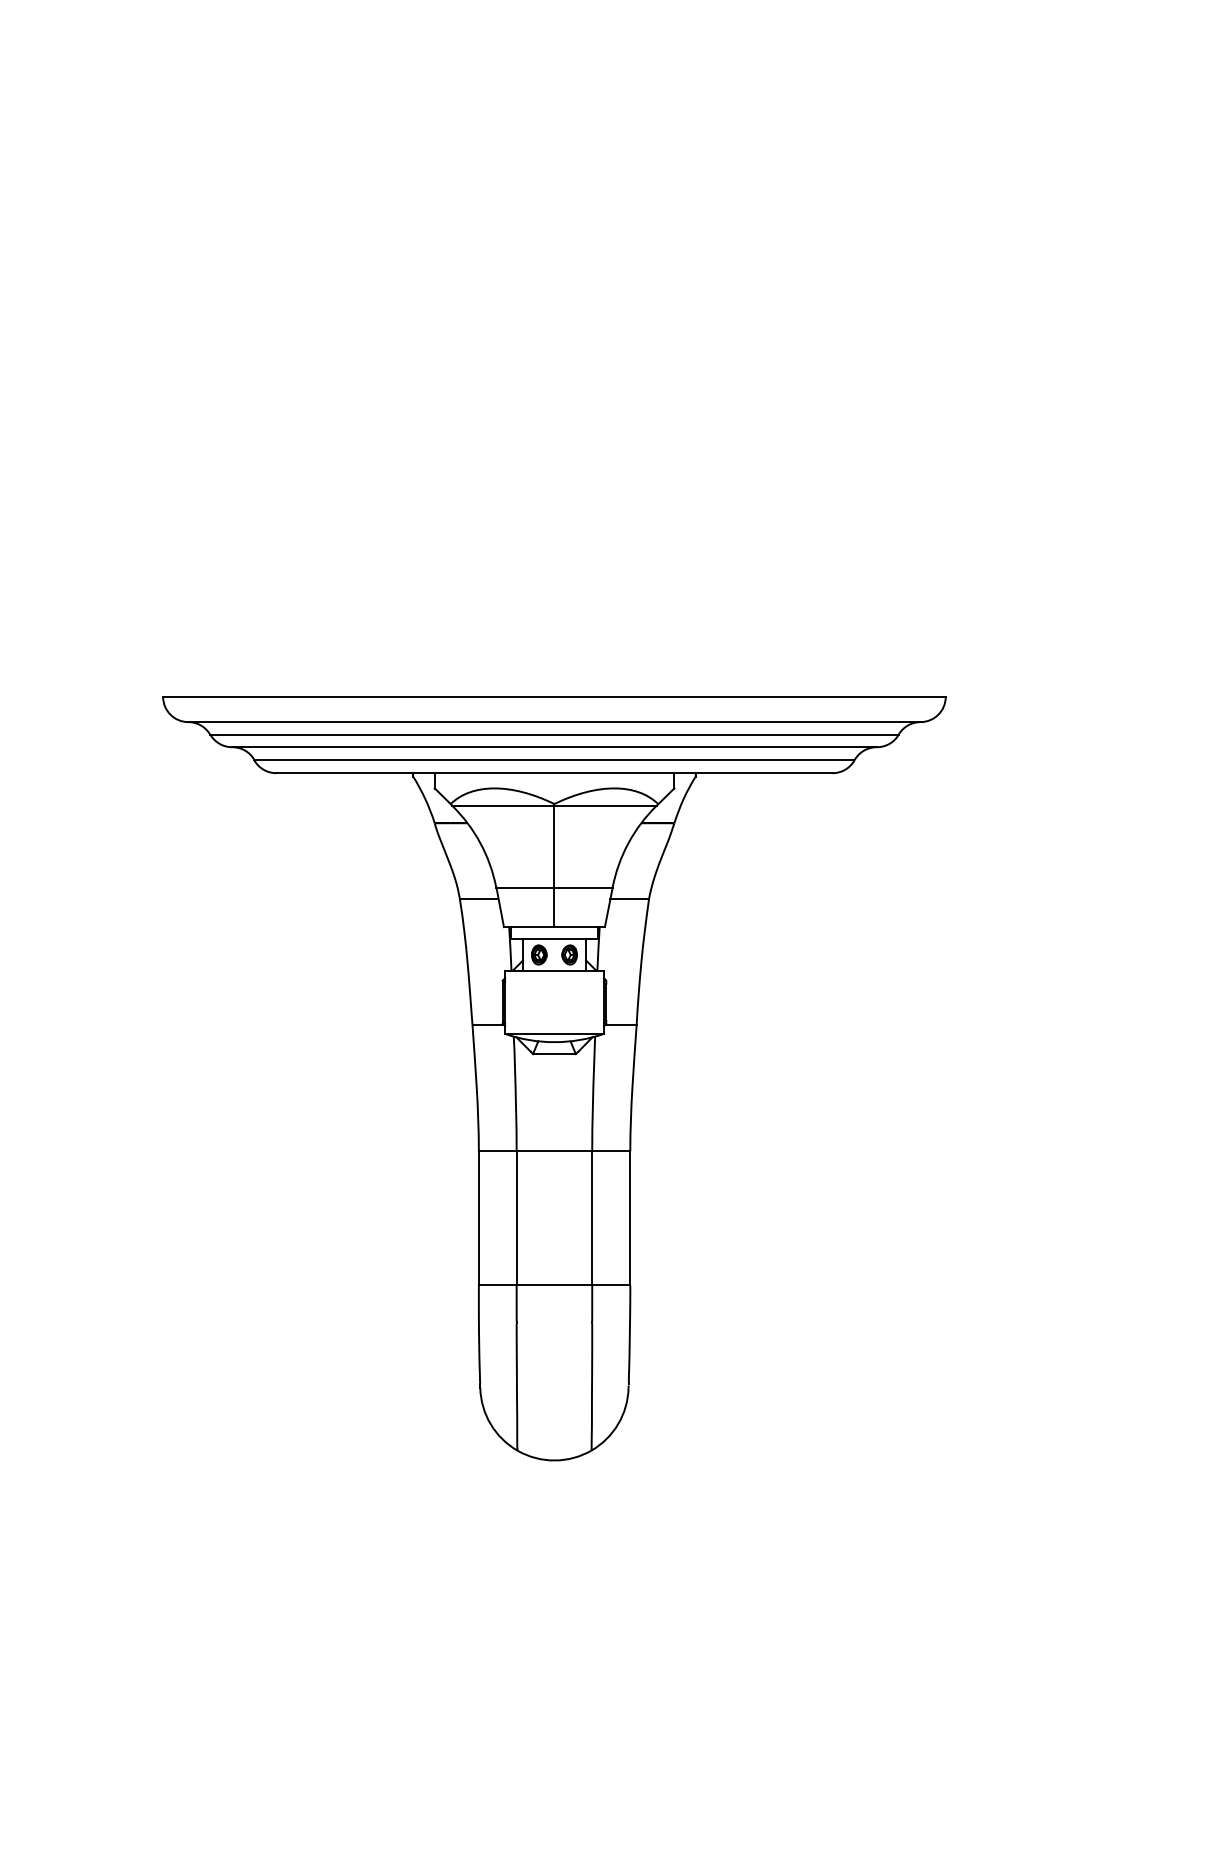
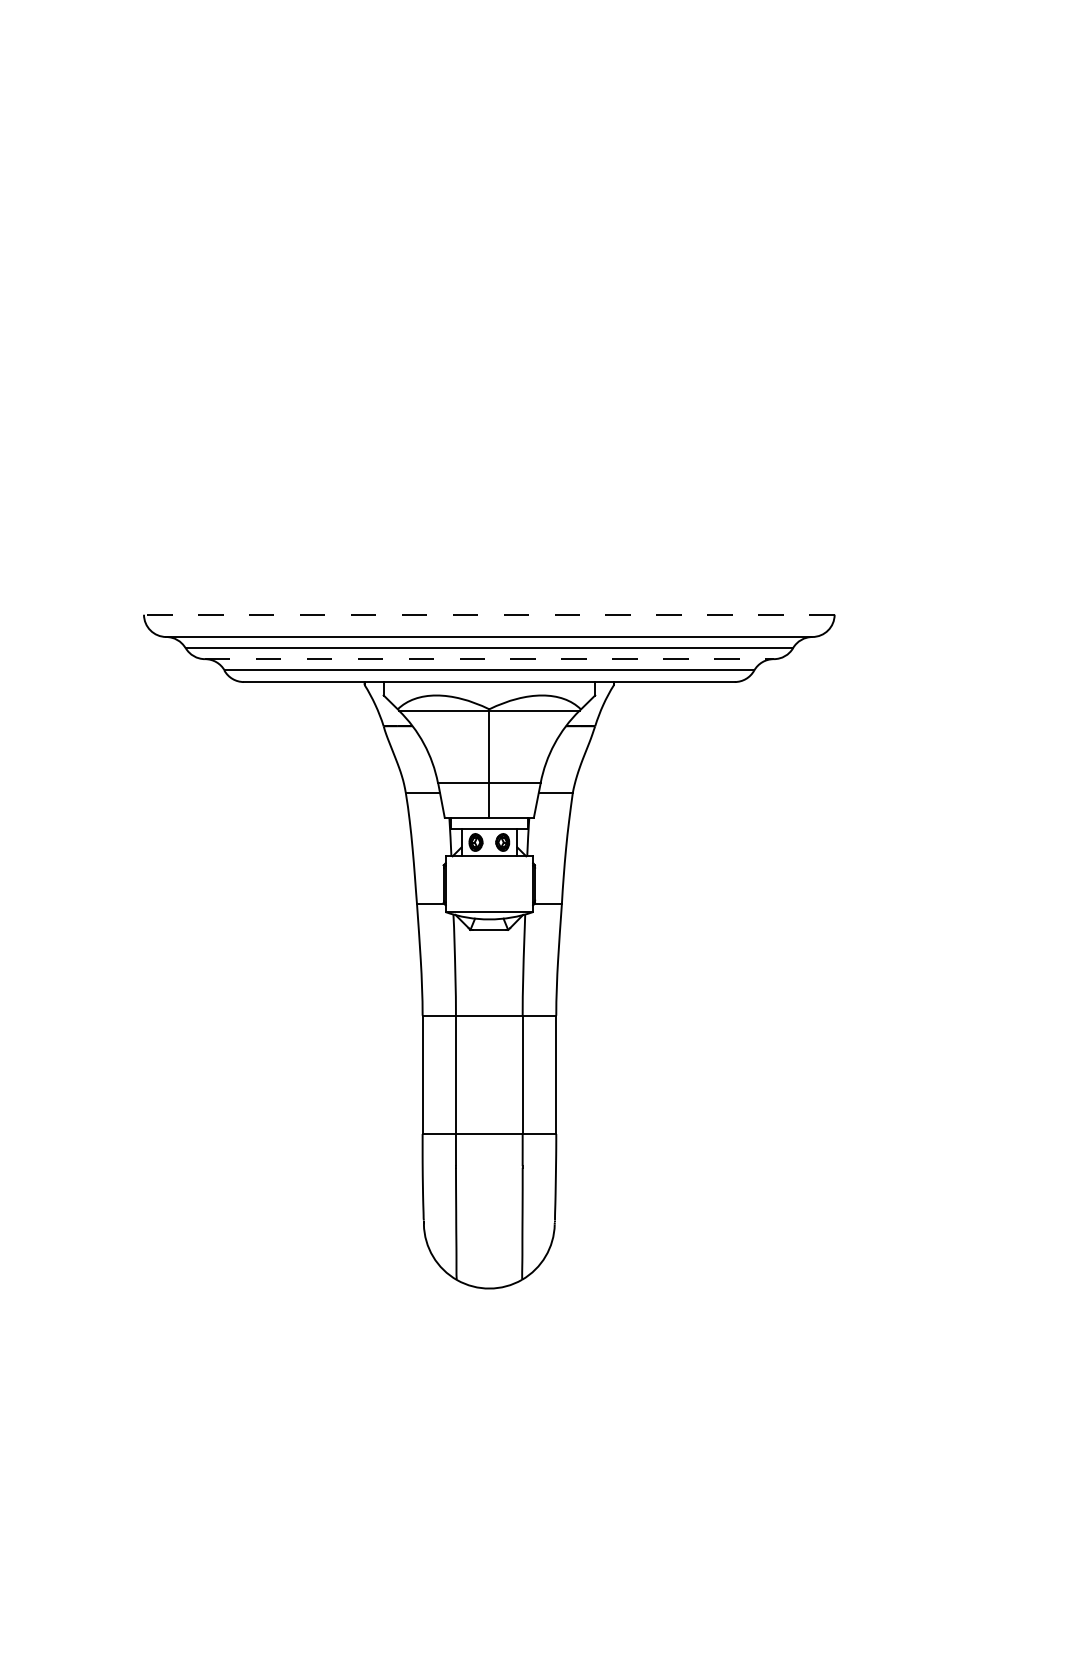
line: (553, 696) -> (488, 614), solid -> dashed
line: (554, 747) -> (489, 659), solid -> dashed

